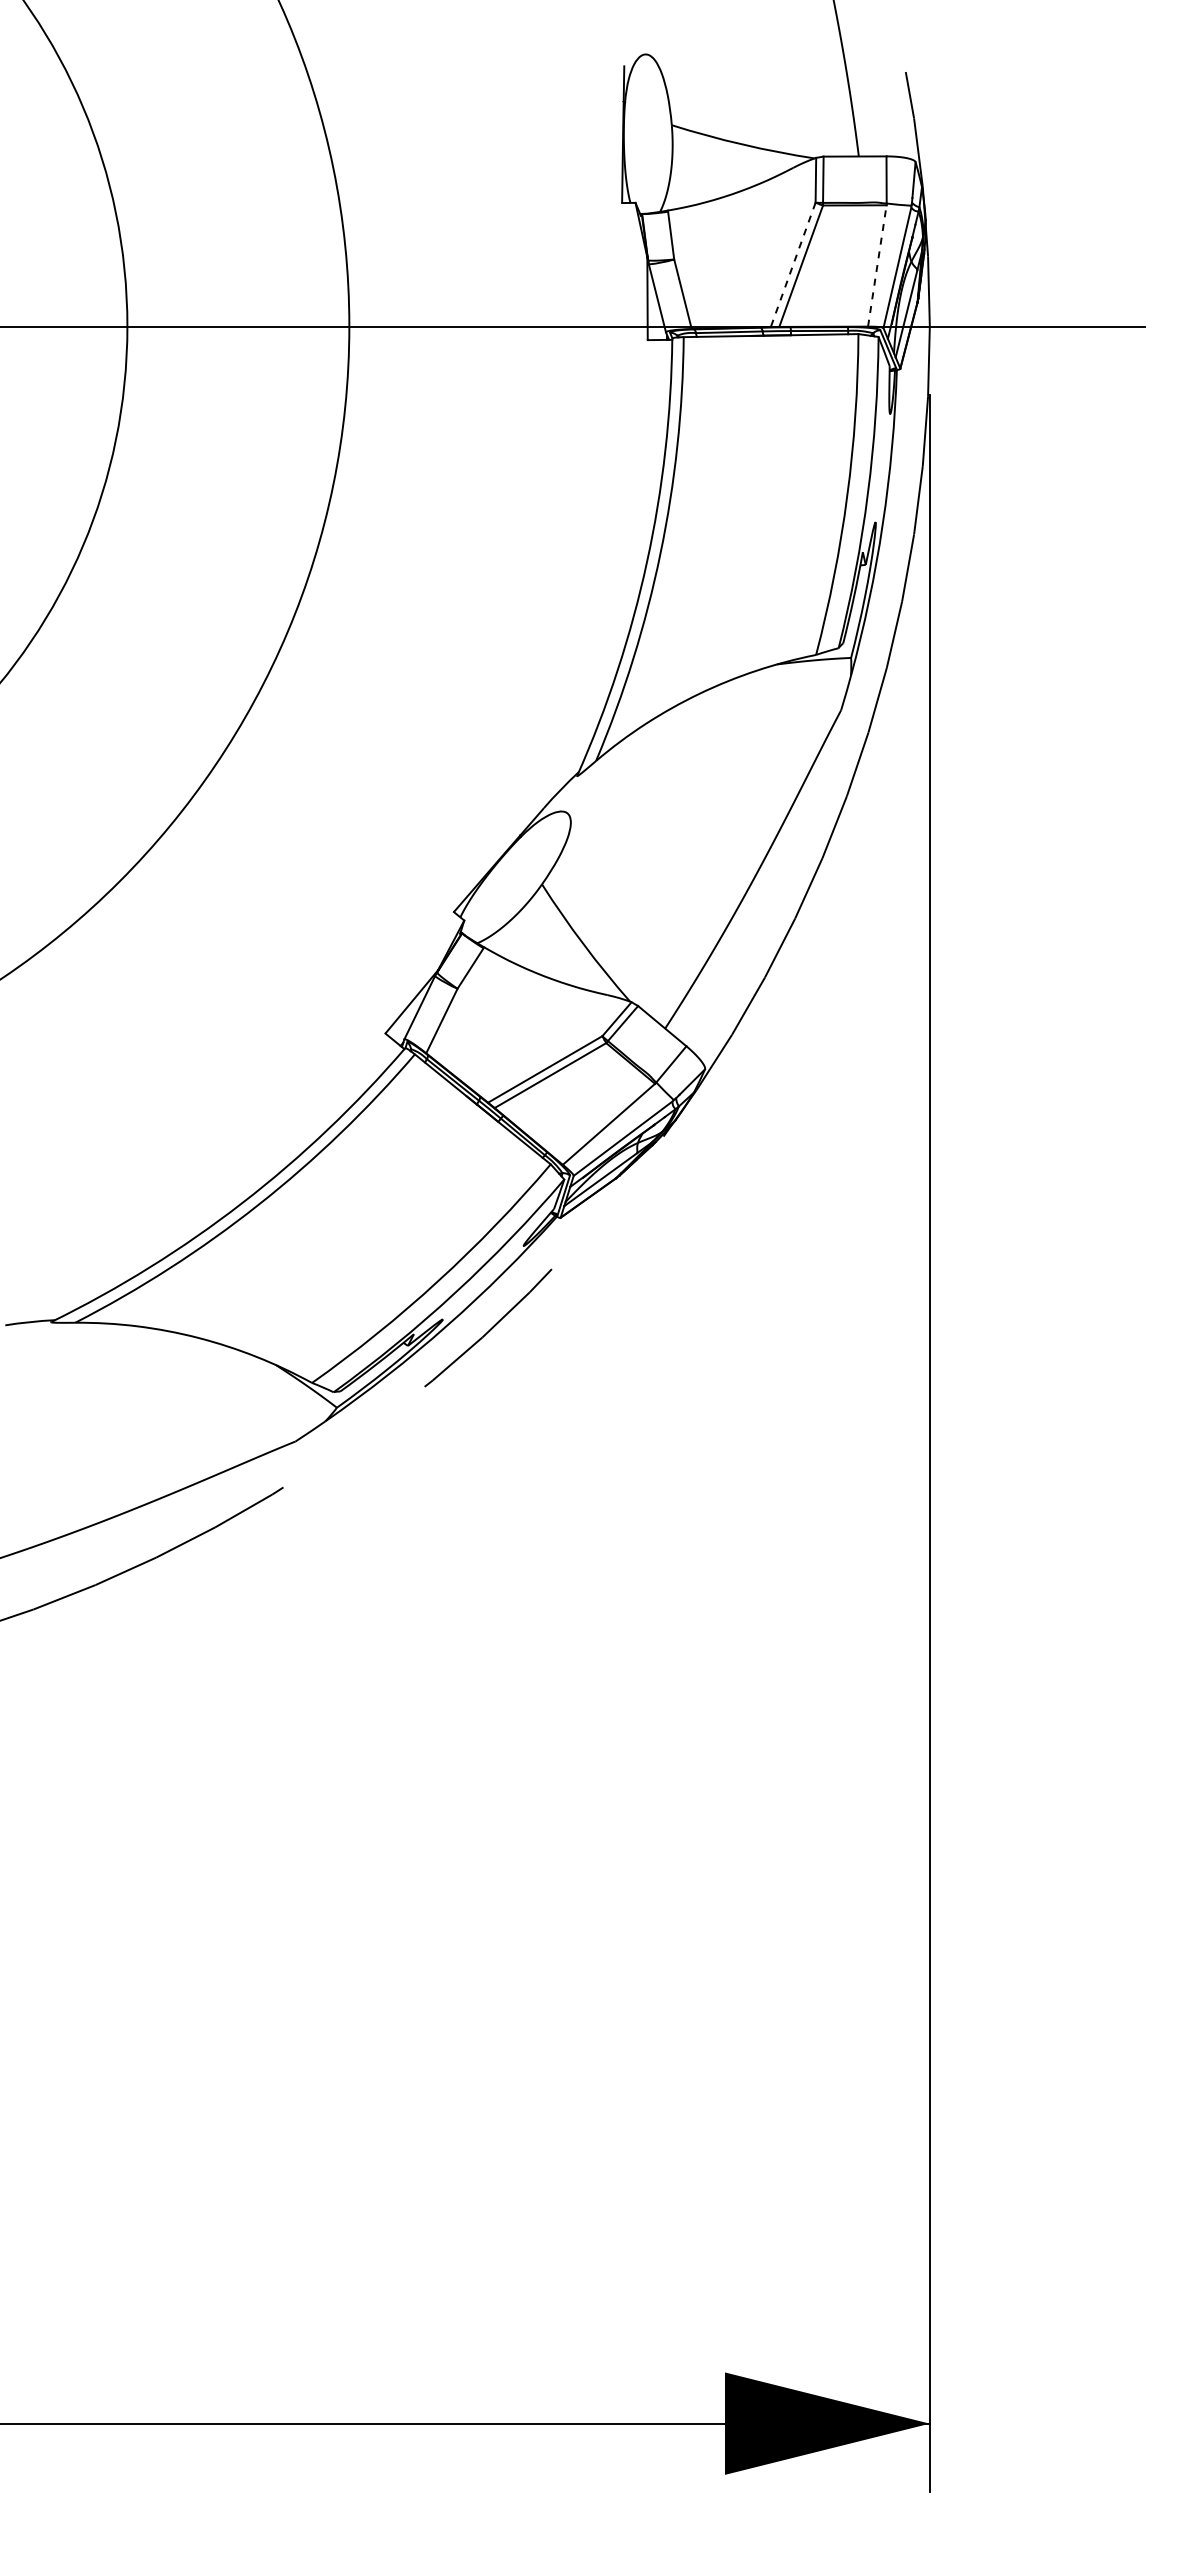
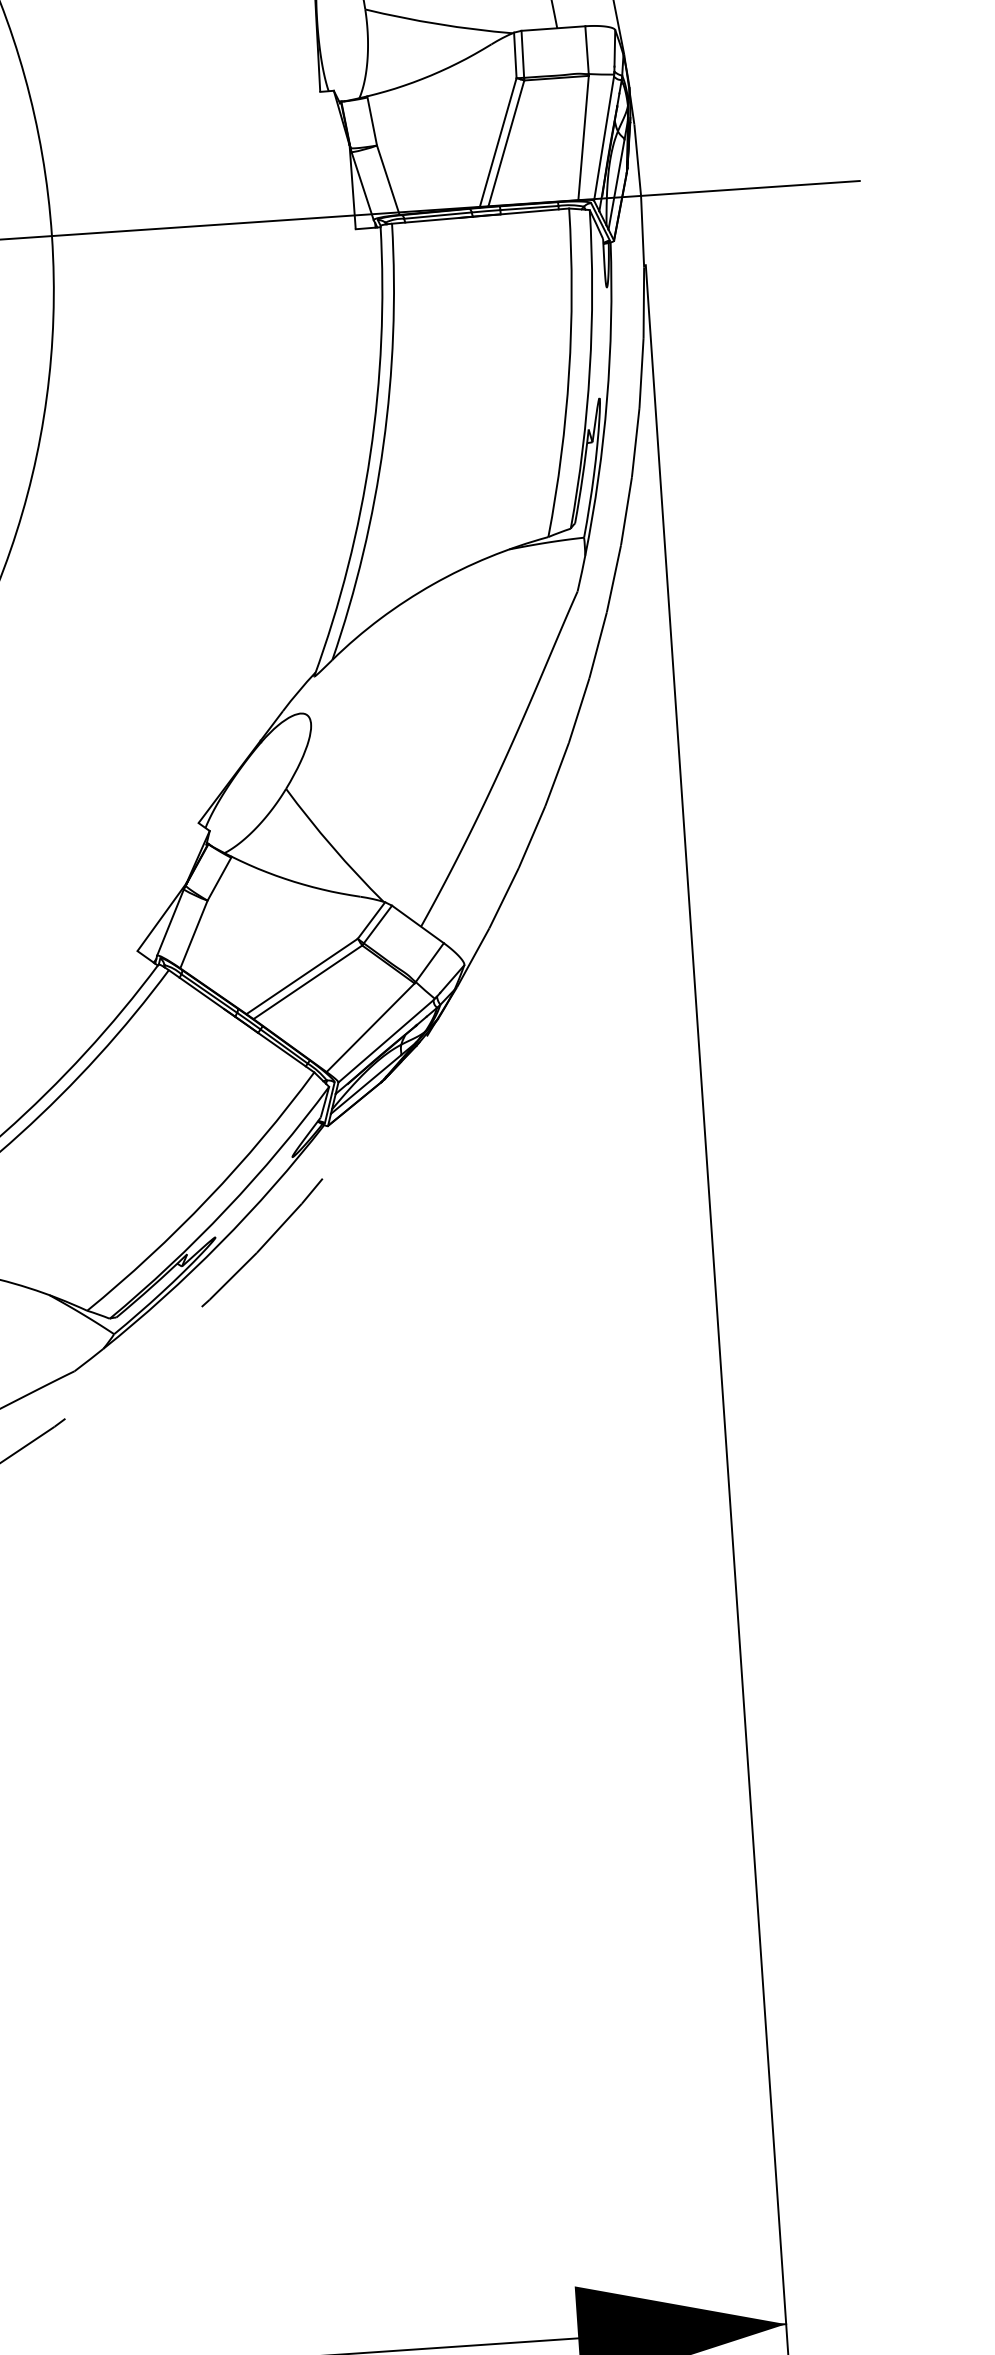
line: (793, 265) -> (498, 143), dashed -> solid
line: (877, 265) -> (583, 137), dashed -> solid

